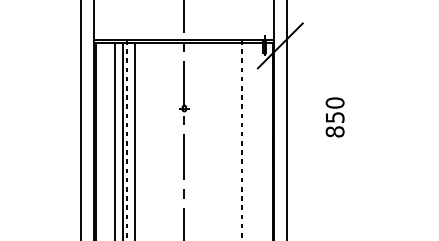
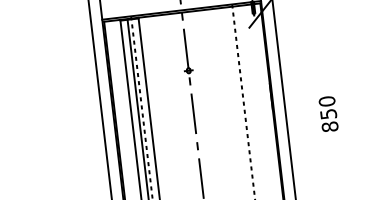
text: (334, 117) -> (328, 114), moved

